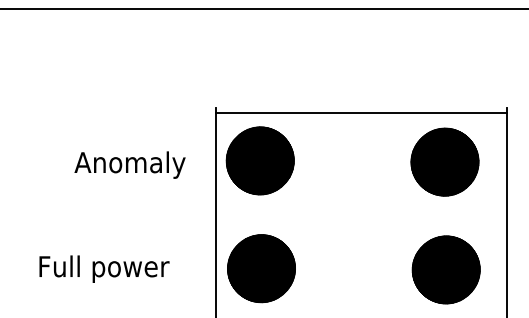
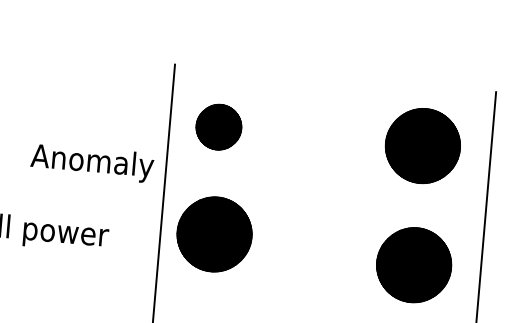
line: (360, 113) -> (334, 84), removed
part: (259, 160) -> (218, 126), size x0.6
text: (129, 164) -> (91, 162), moved
part: (261, 268) -> (214, 234), moved

